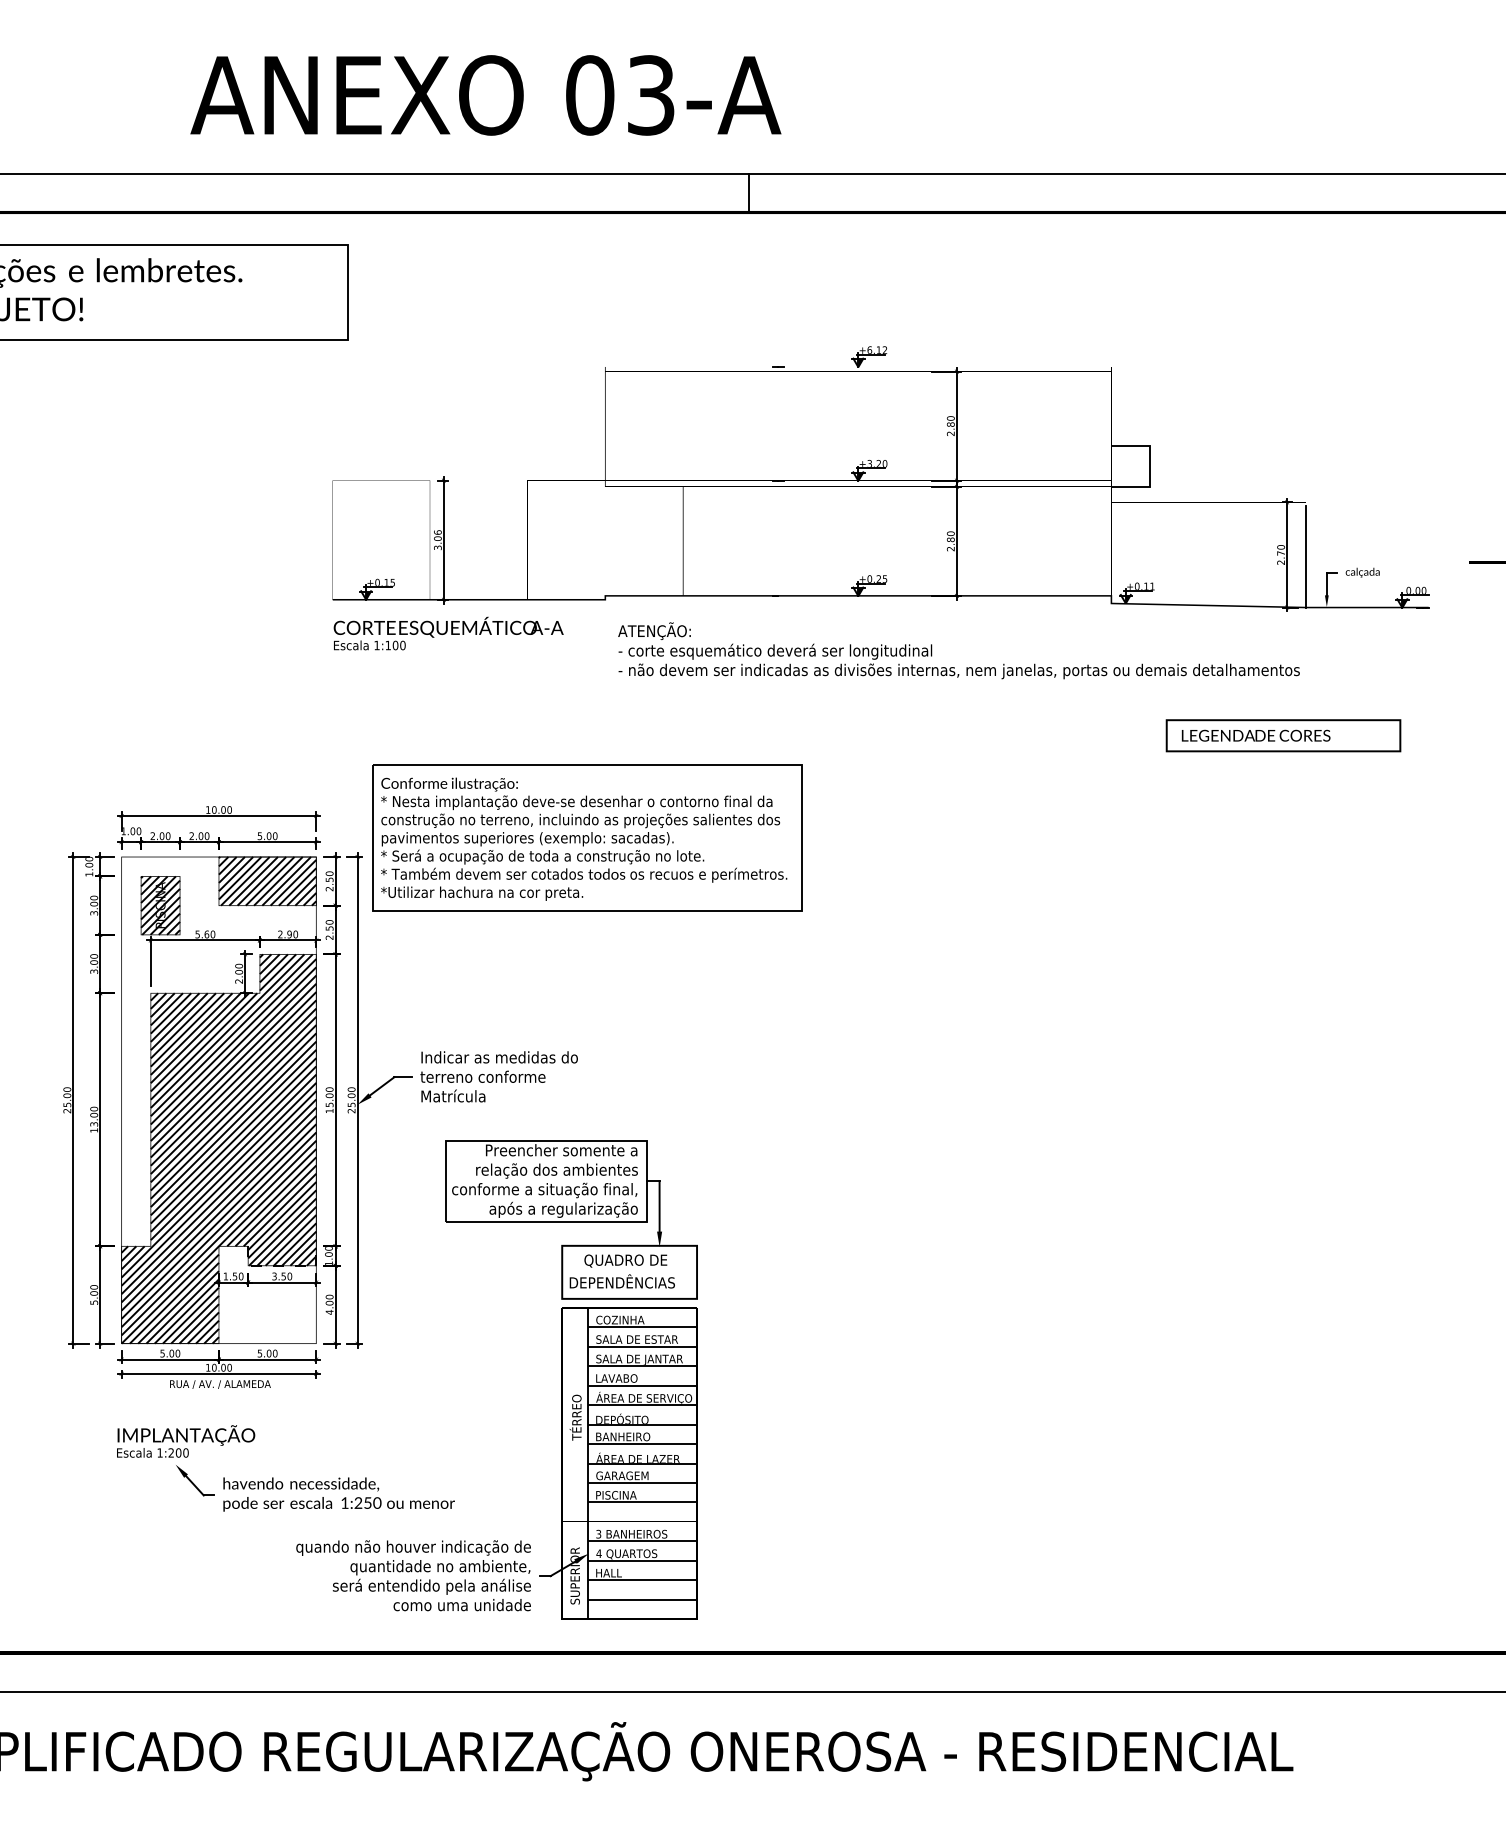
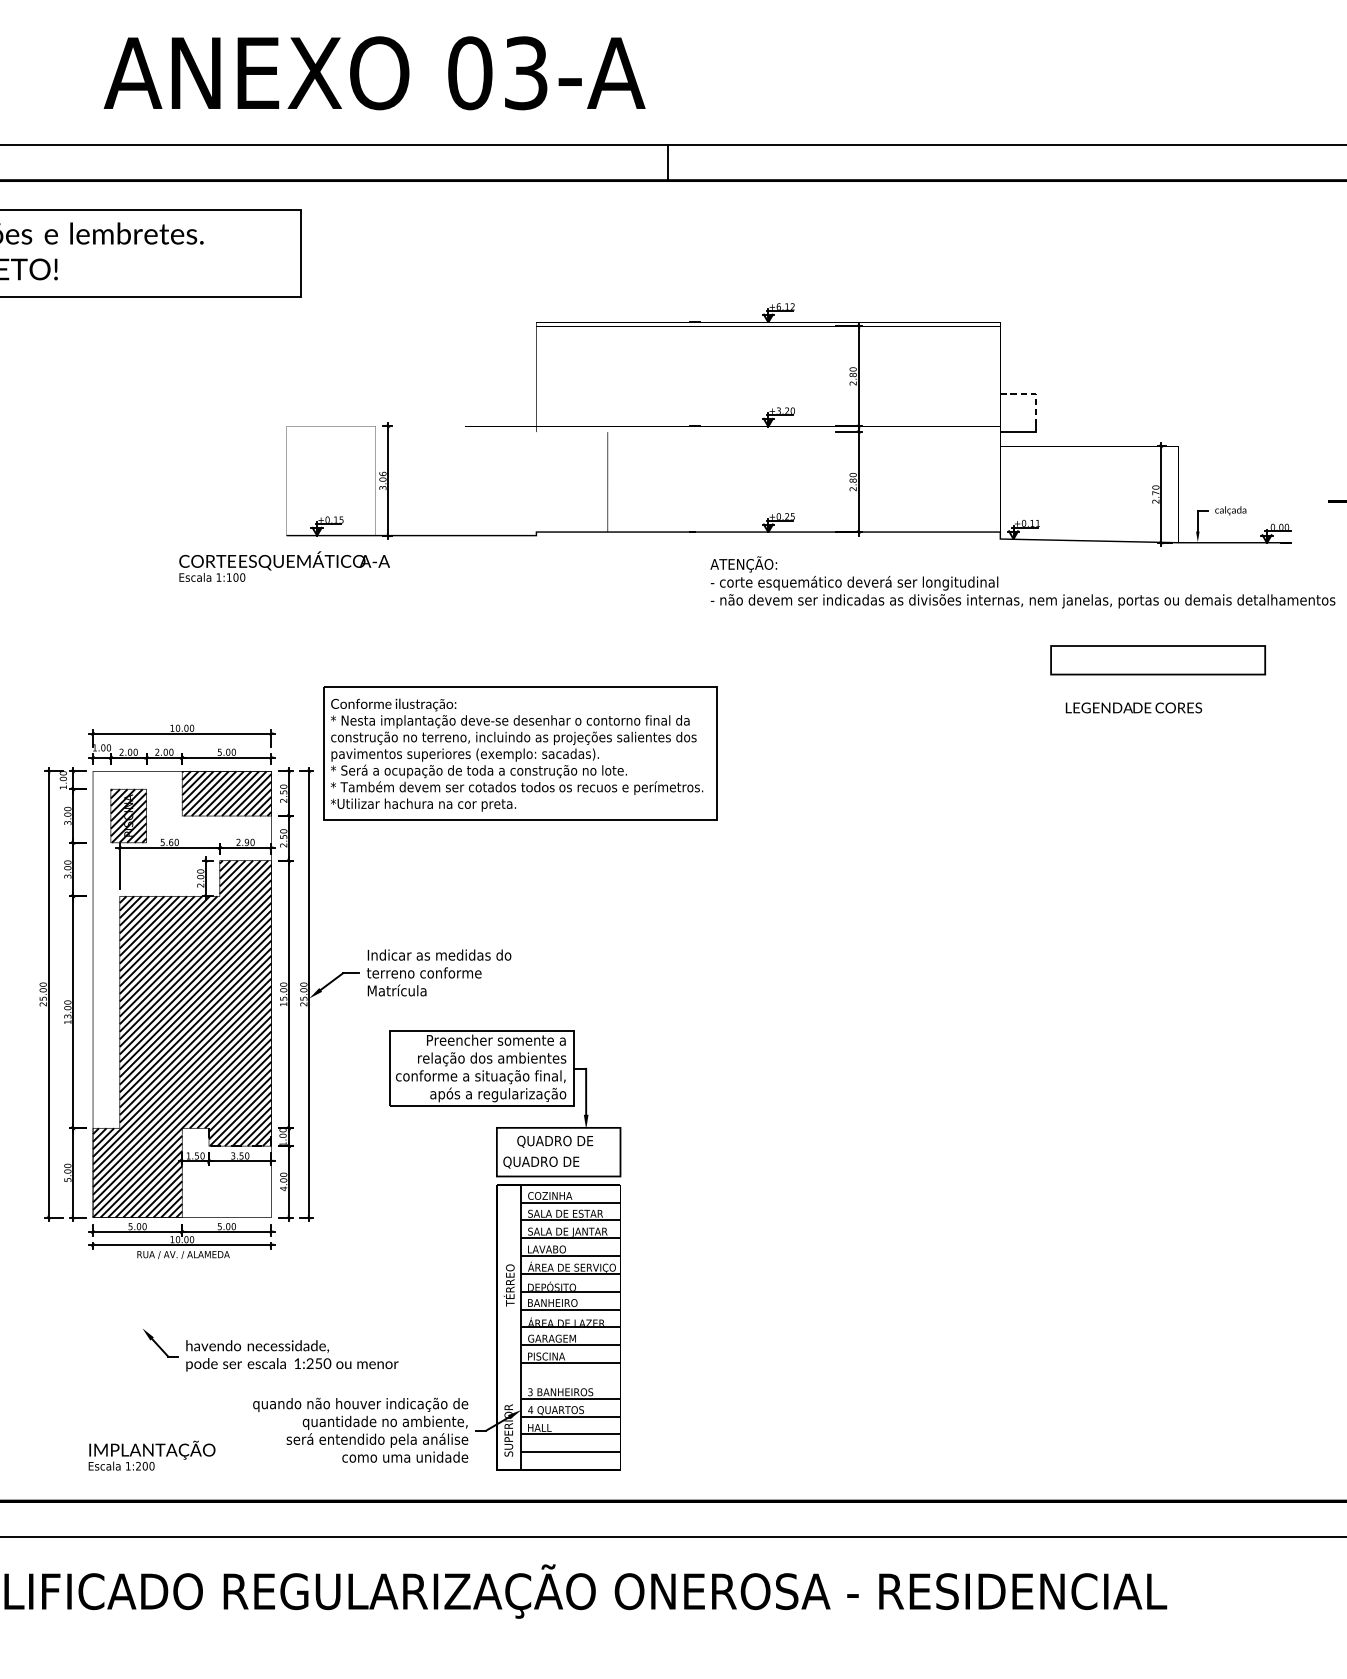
text: (485, 95) -> (374, 73), moved
line: (1149, 445) -> (1035, 394), solid -> dashed
line: (1306, 556) -> (1179, 495), removed
text: (448, 633) -> (284, 566), moved
text: (958, 650) -> (1022, 582), moved
text: (1255, 735) -> (1133, 707), moved
text: (621, 1282) -> (551, 1161), DEPENDÊNCIAS -> QUADRO DE
text: (186, 1441) -> (152, 1455), moved

